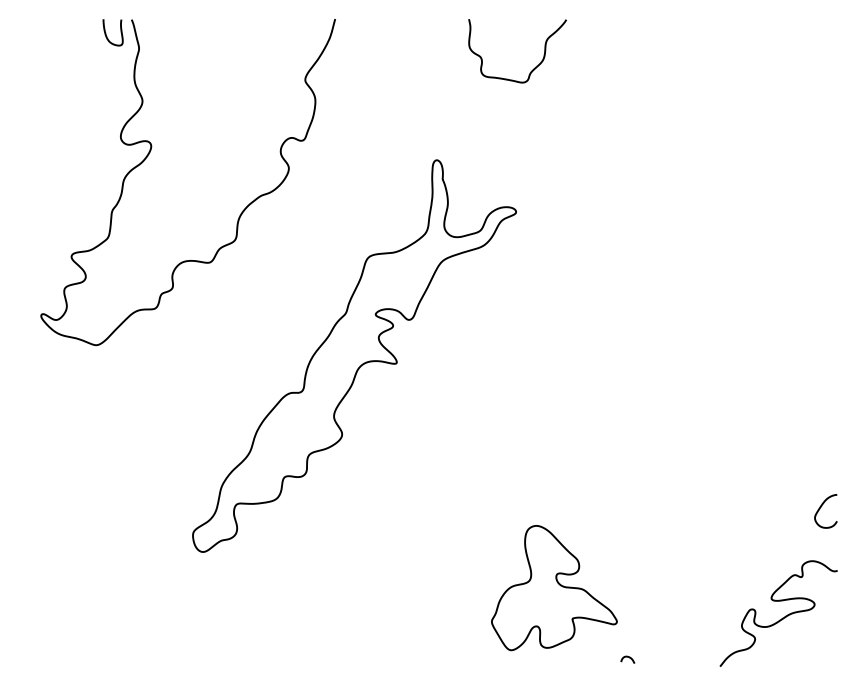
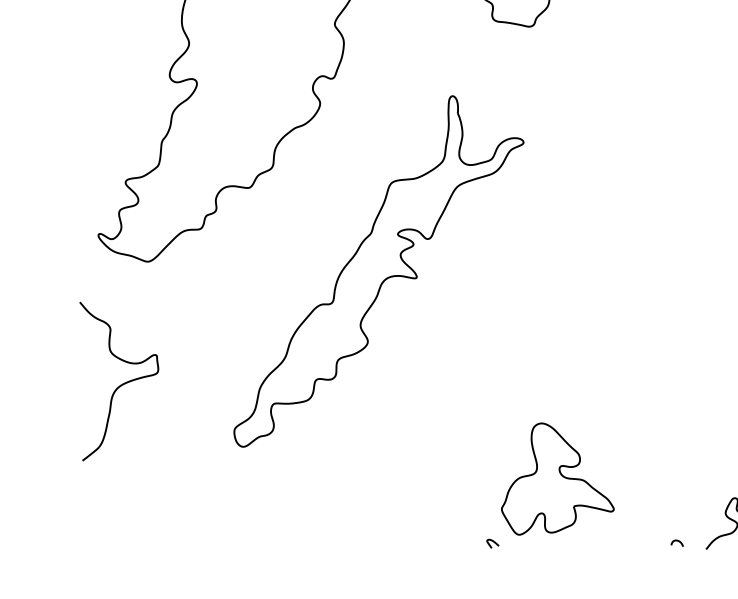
curve: (67, 481) -> (122, 383), added
curve: (627, 657) -> (676, 541), moved
curve: (481, 658) -> (492, 542), added

